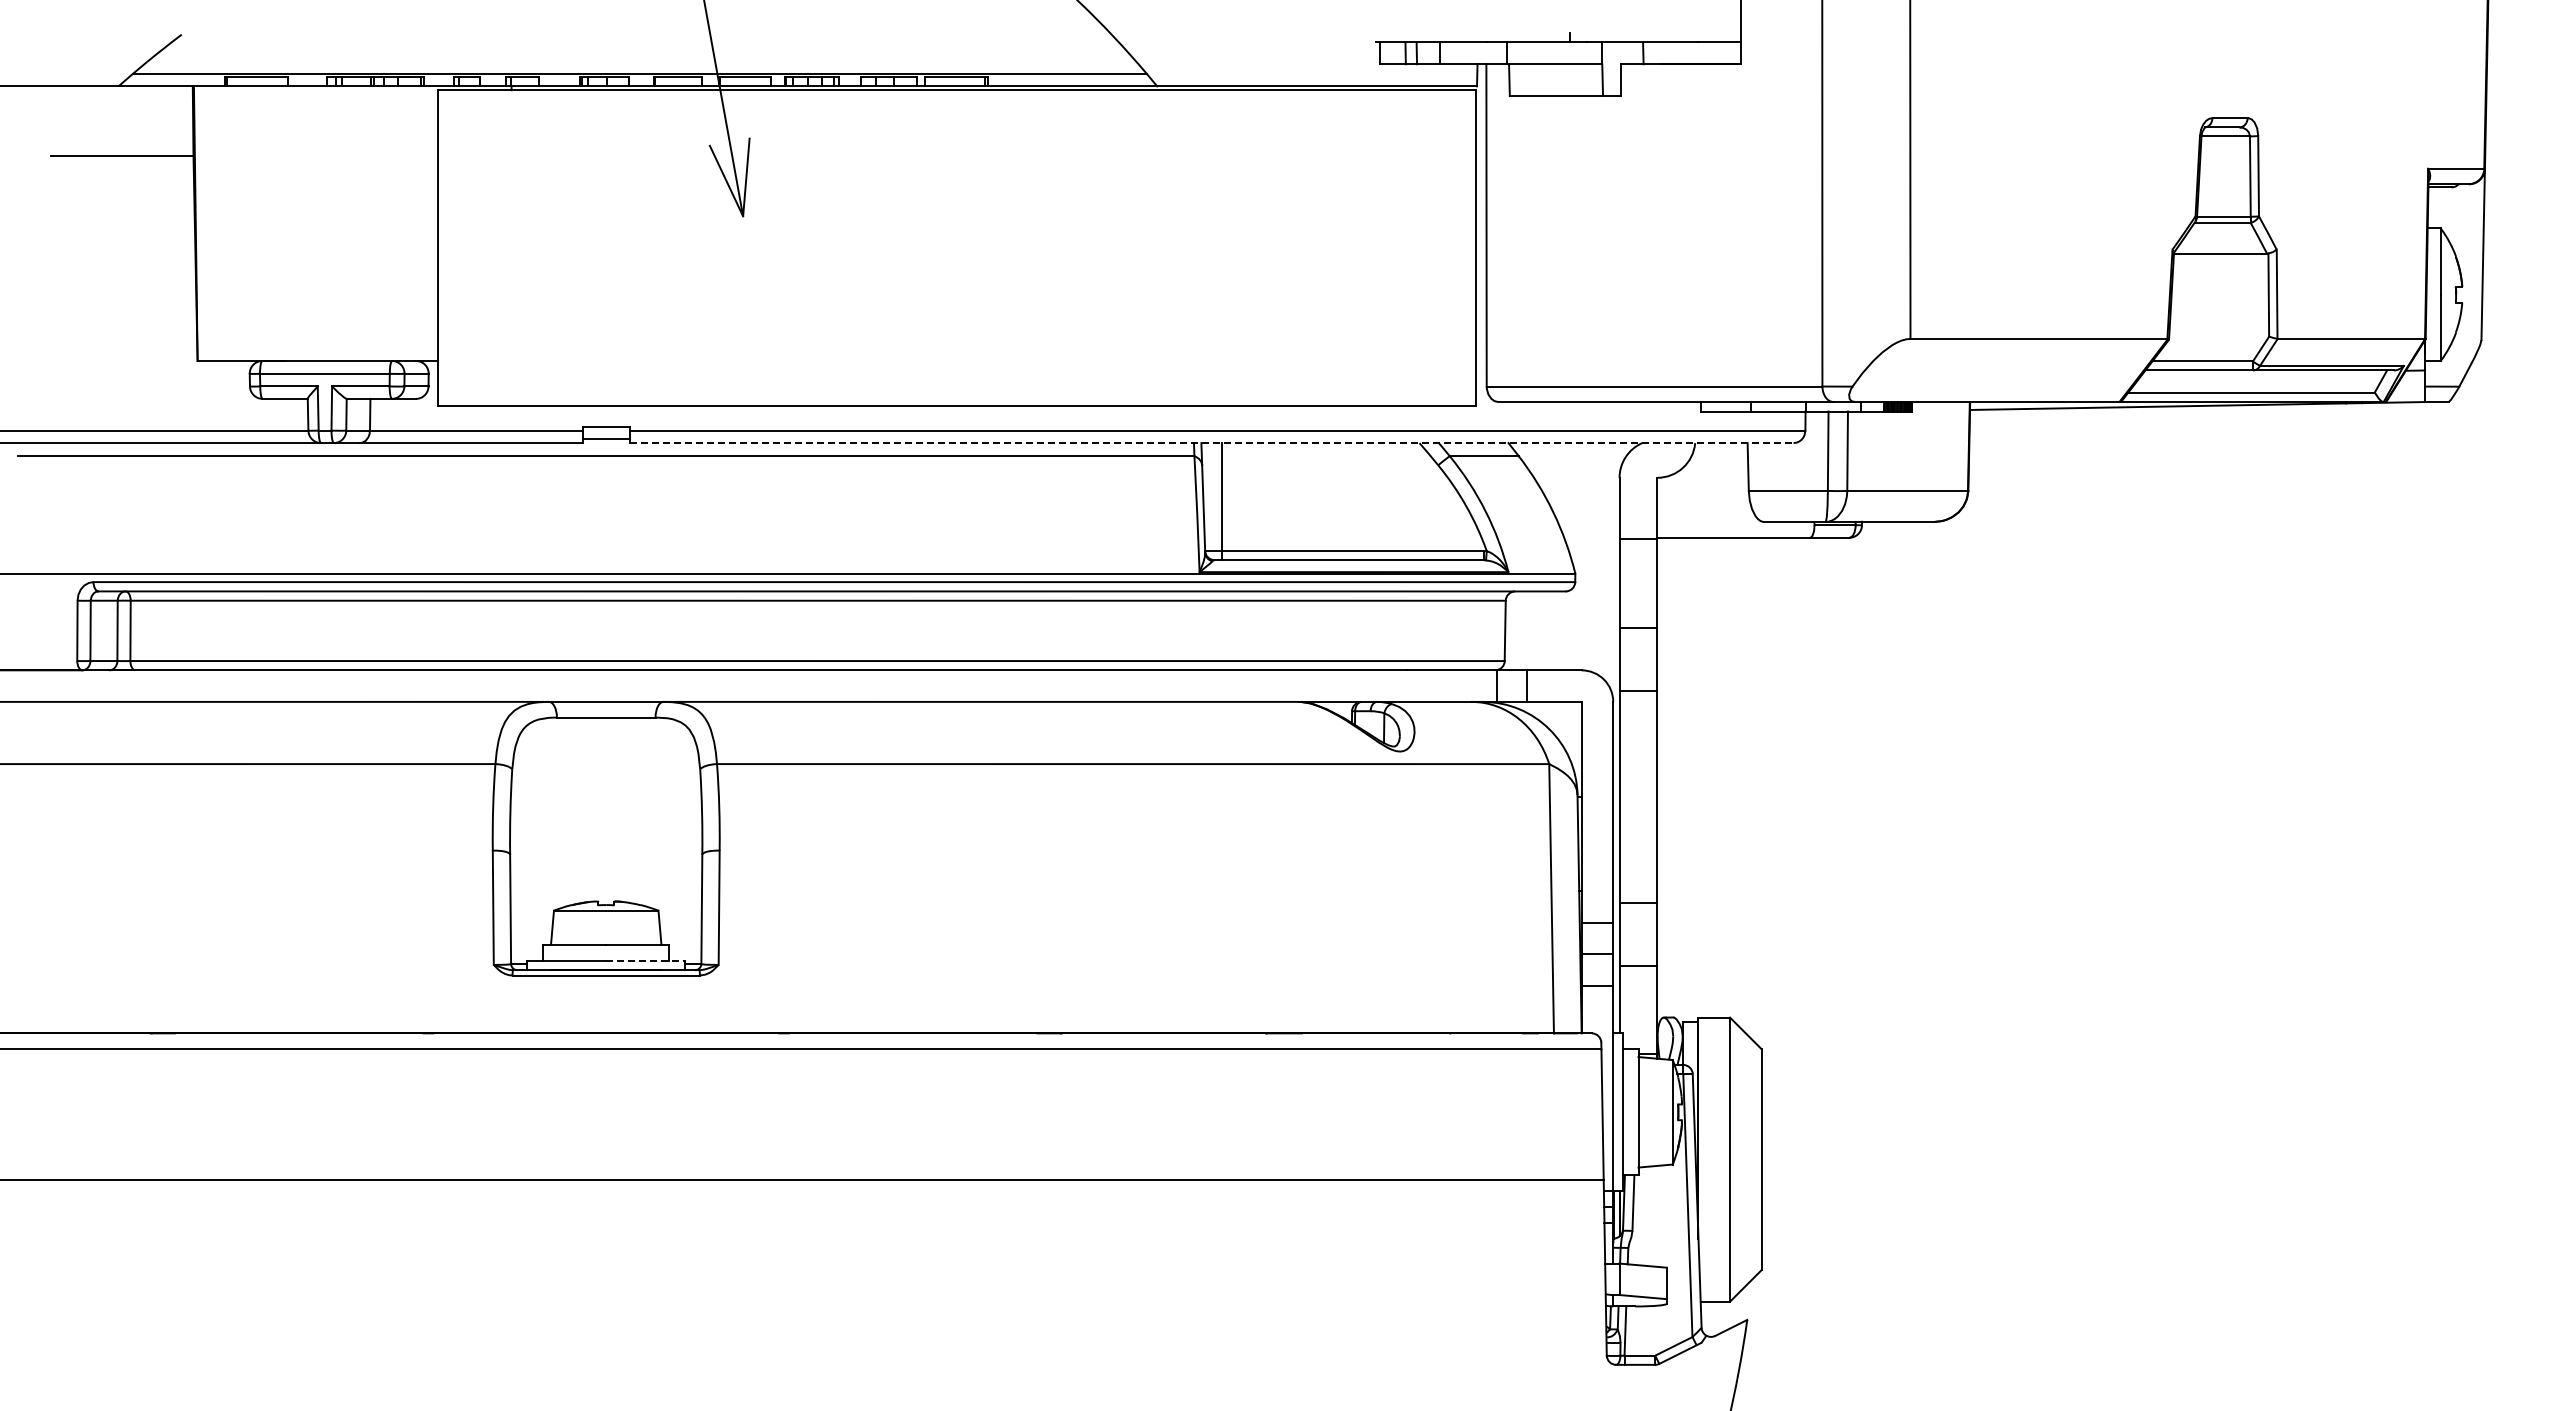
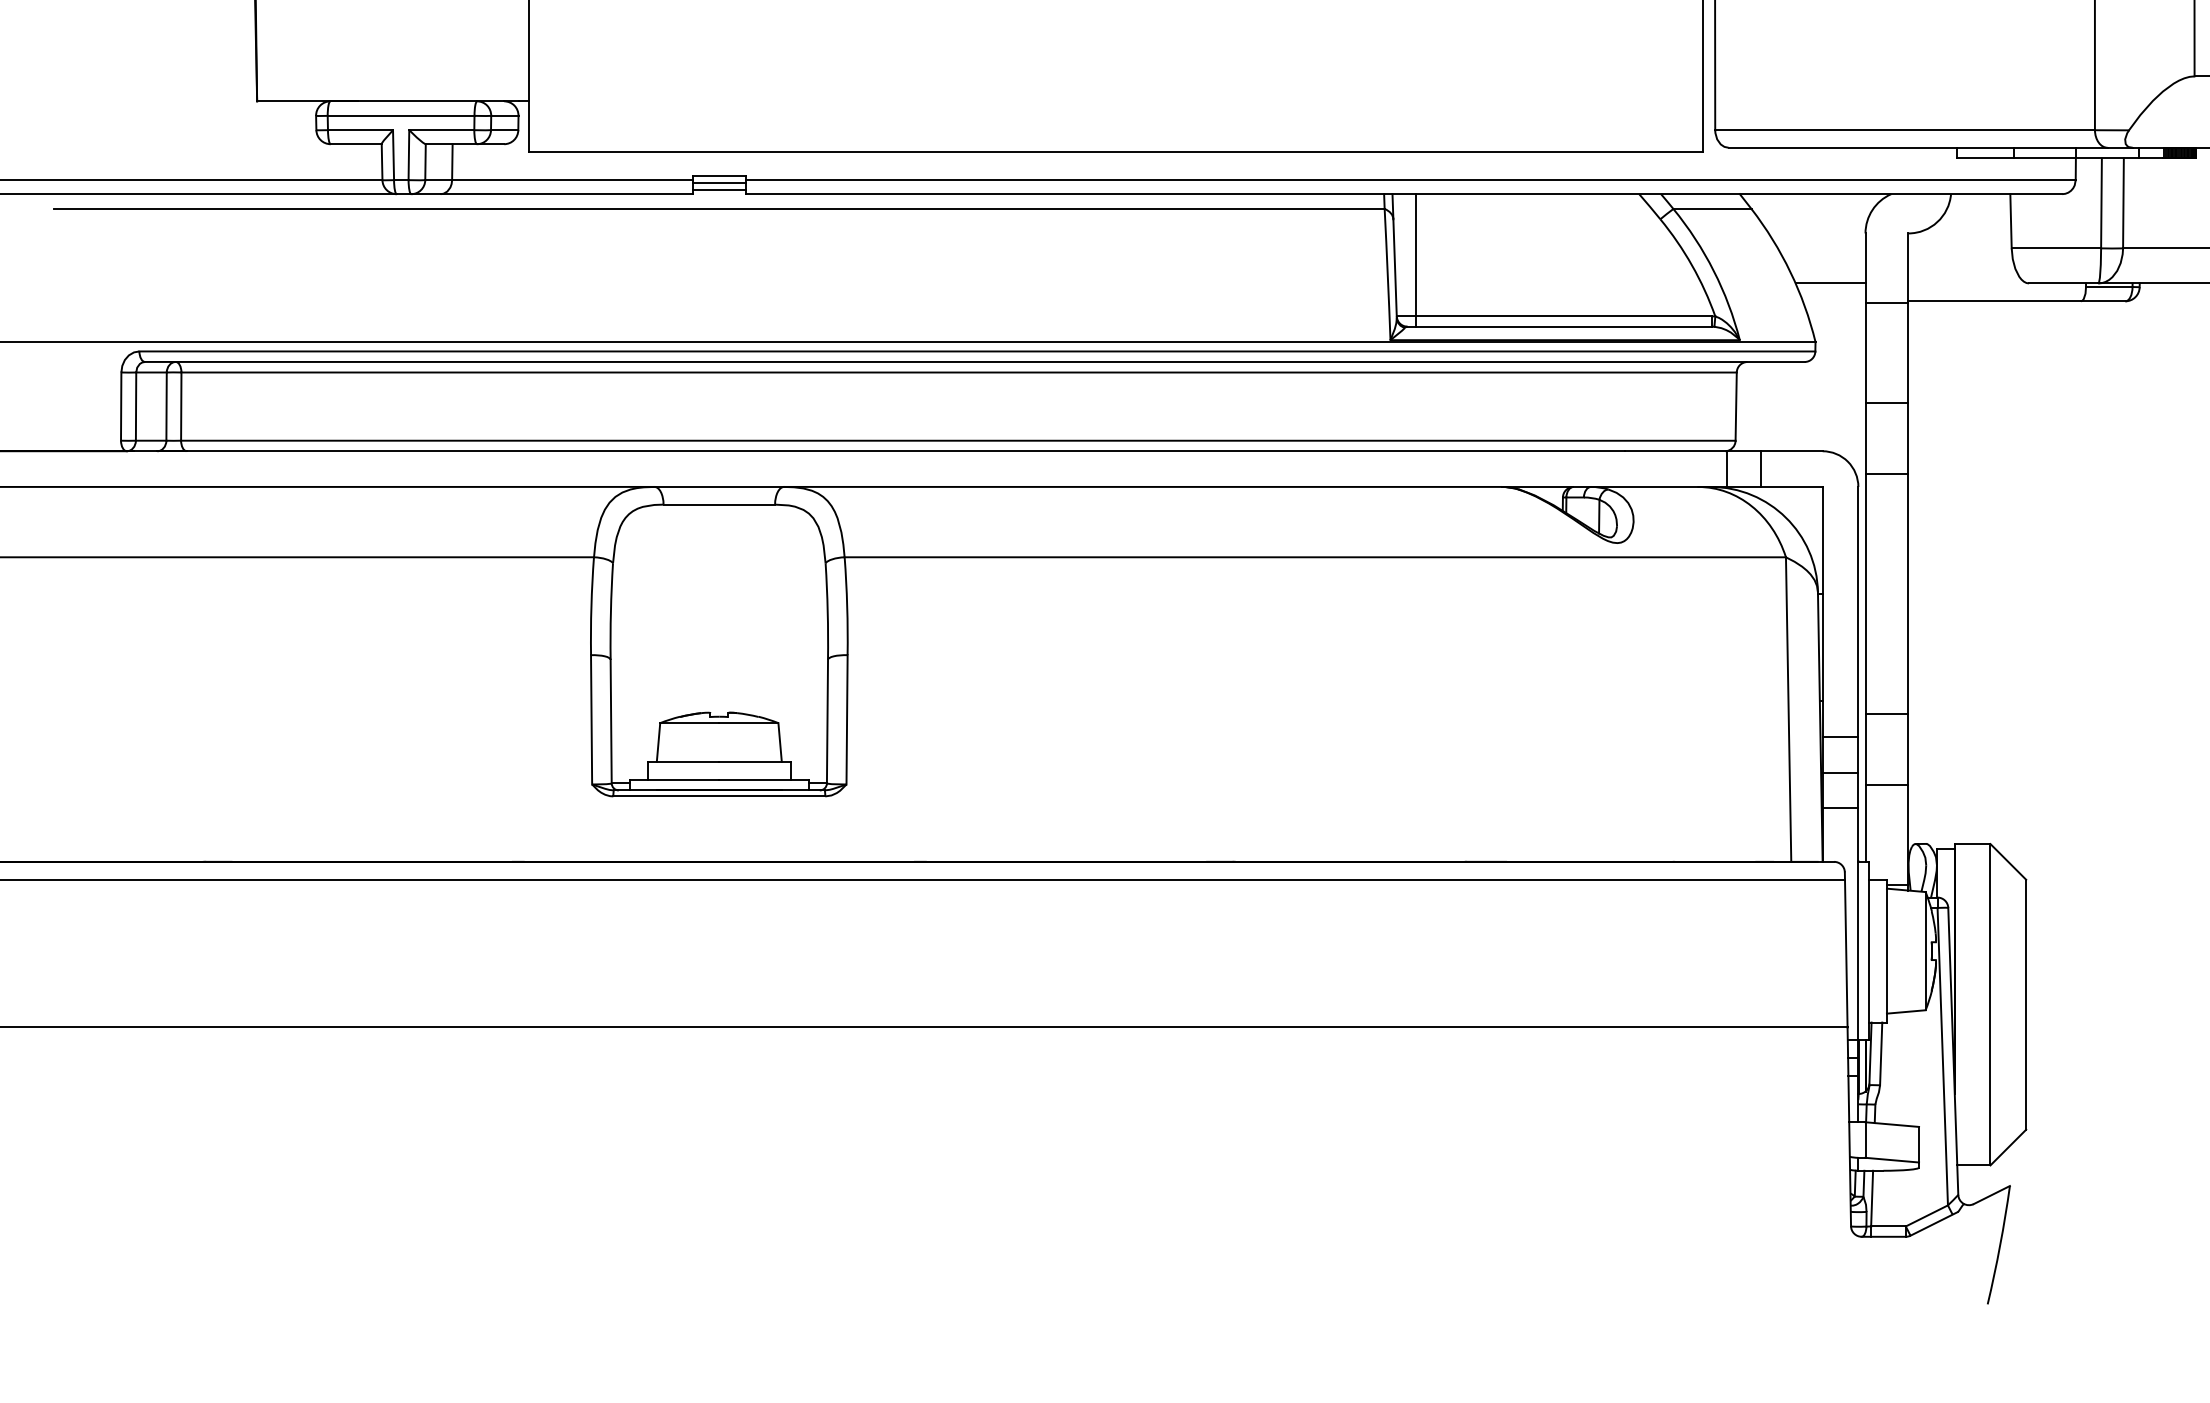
line: (605, 433) -> (718, 183), added
line: (1211, 443) -> (1403, 194), dashed -> solid
line: (1588, 522) -> (1830, 284), added
line: (646, 960) -> (764, 779), dashed -> solid

